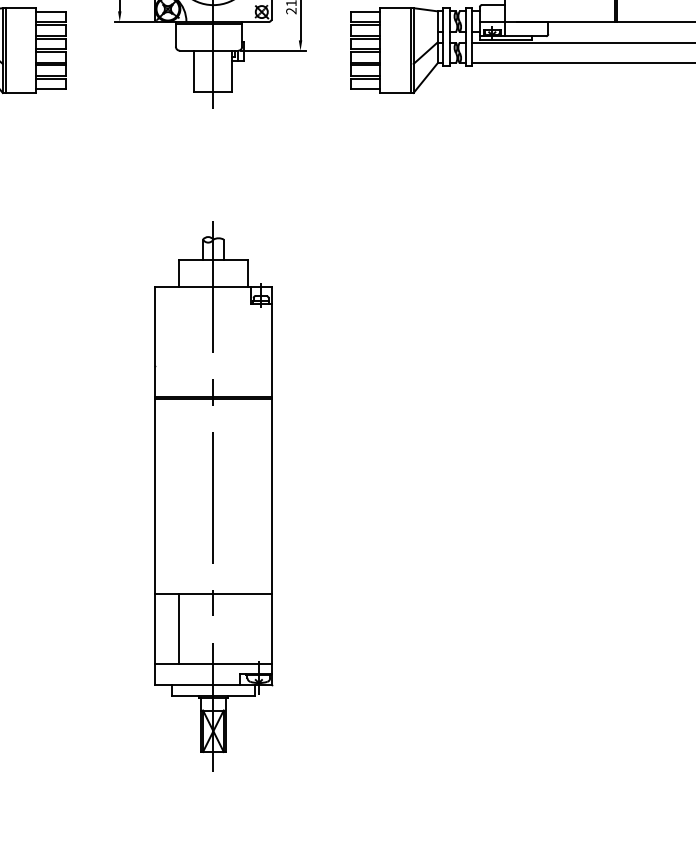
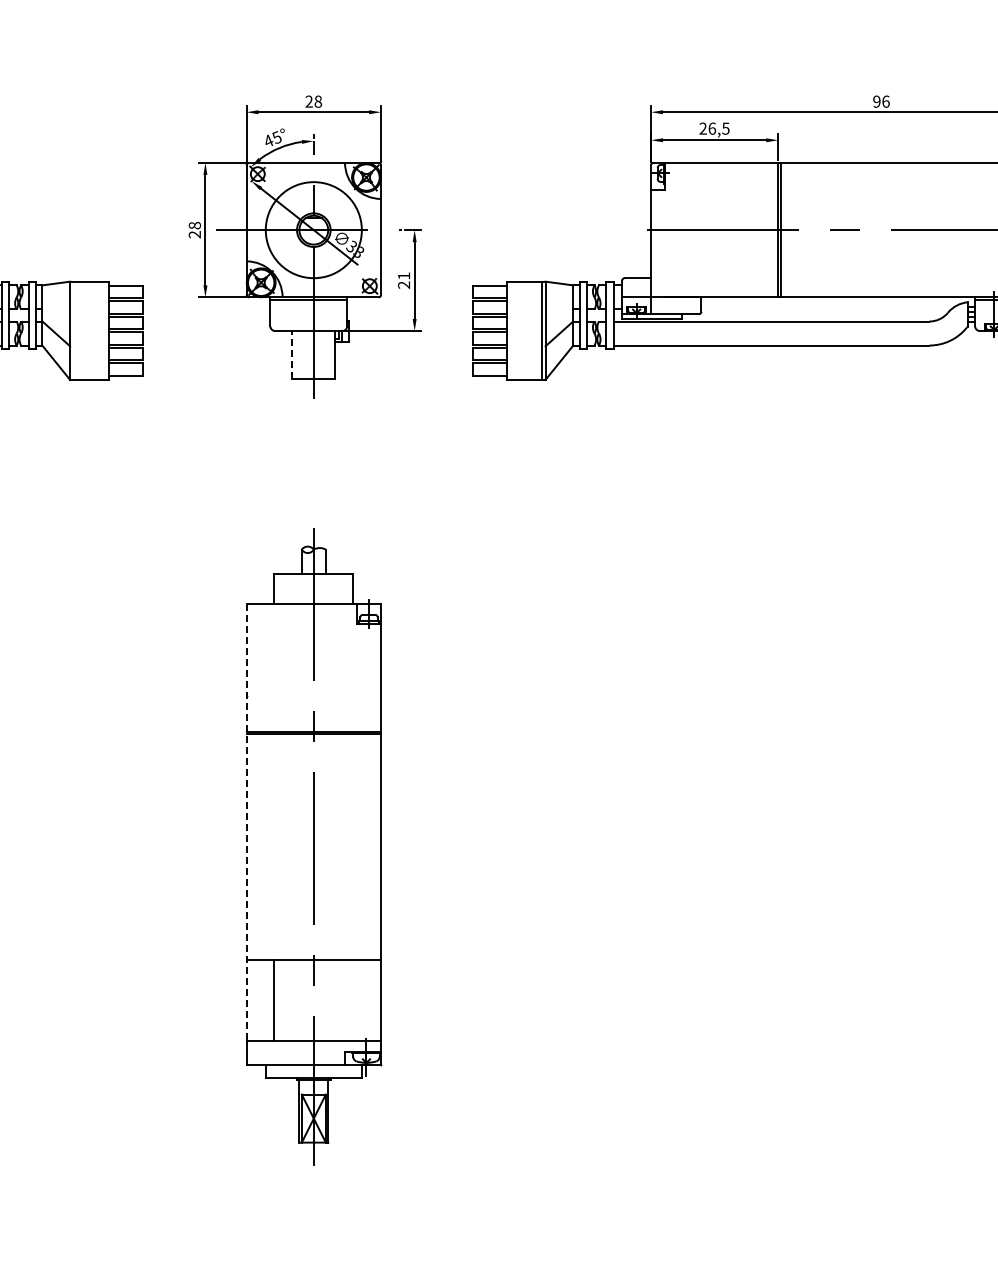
line: (5, 50) -> (73, 330), removed
line: (194, 71) -> (291, 354), solid -> dashed
line: (155, 476) -> (246, 823), solid -> dashed

